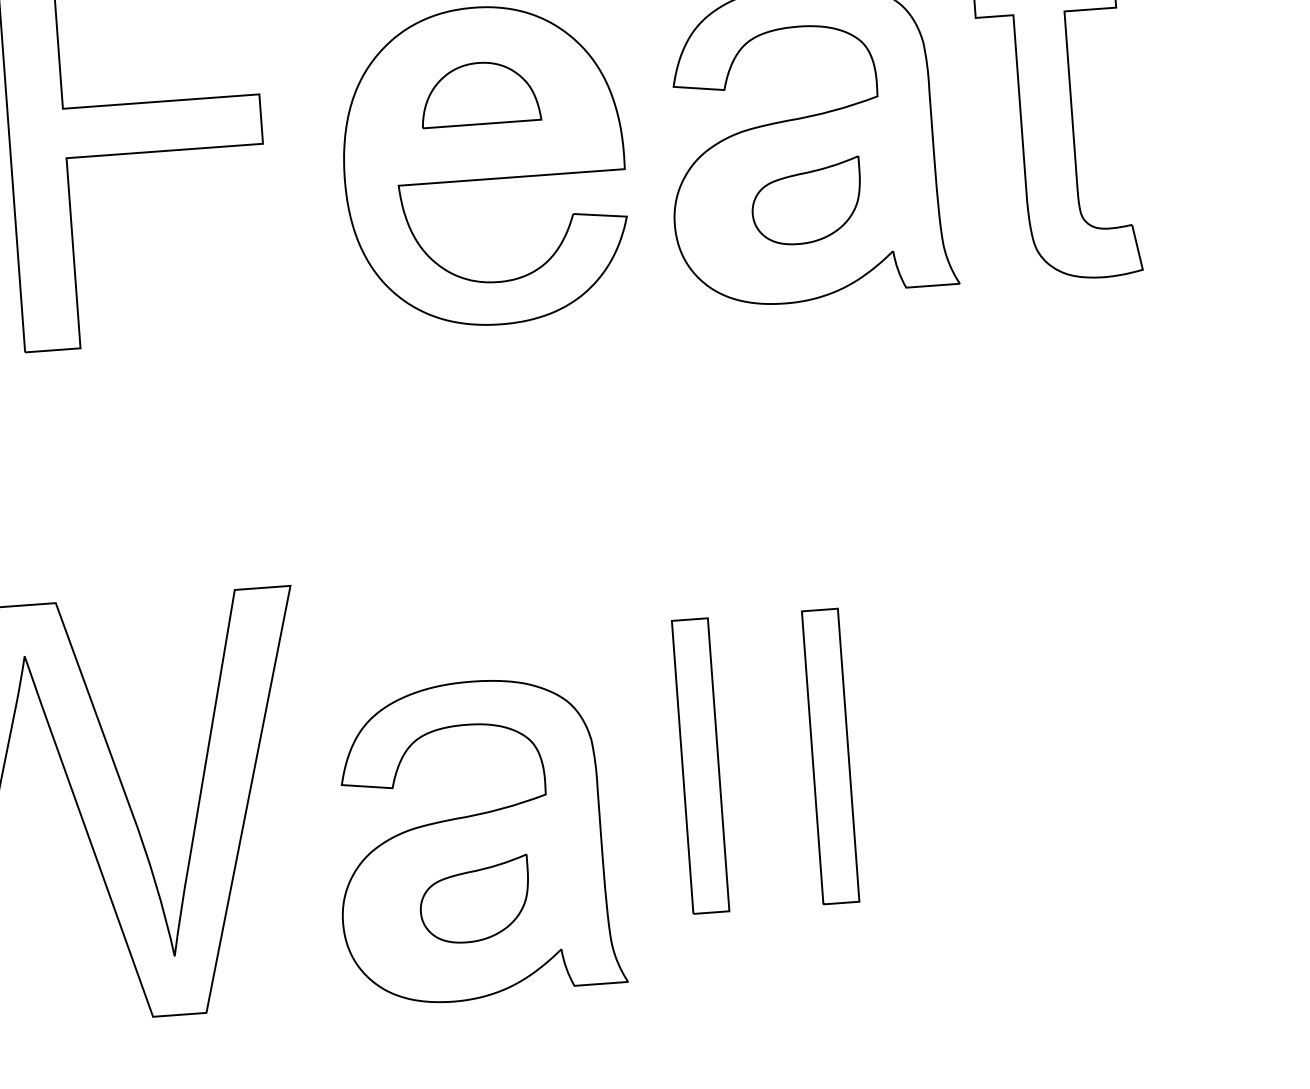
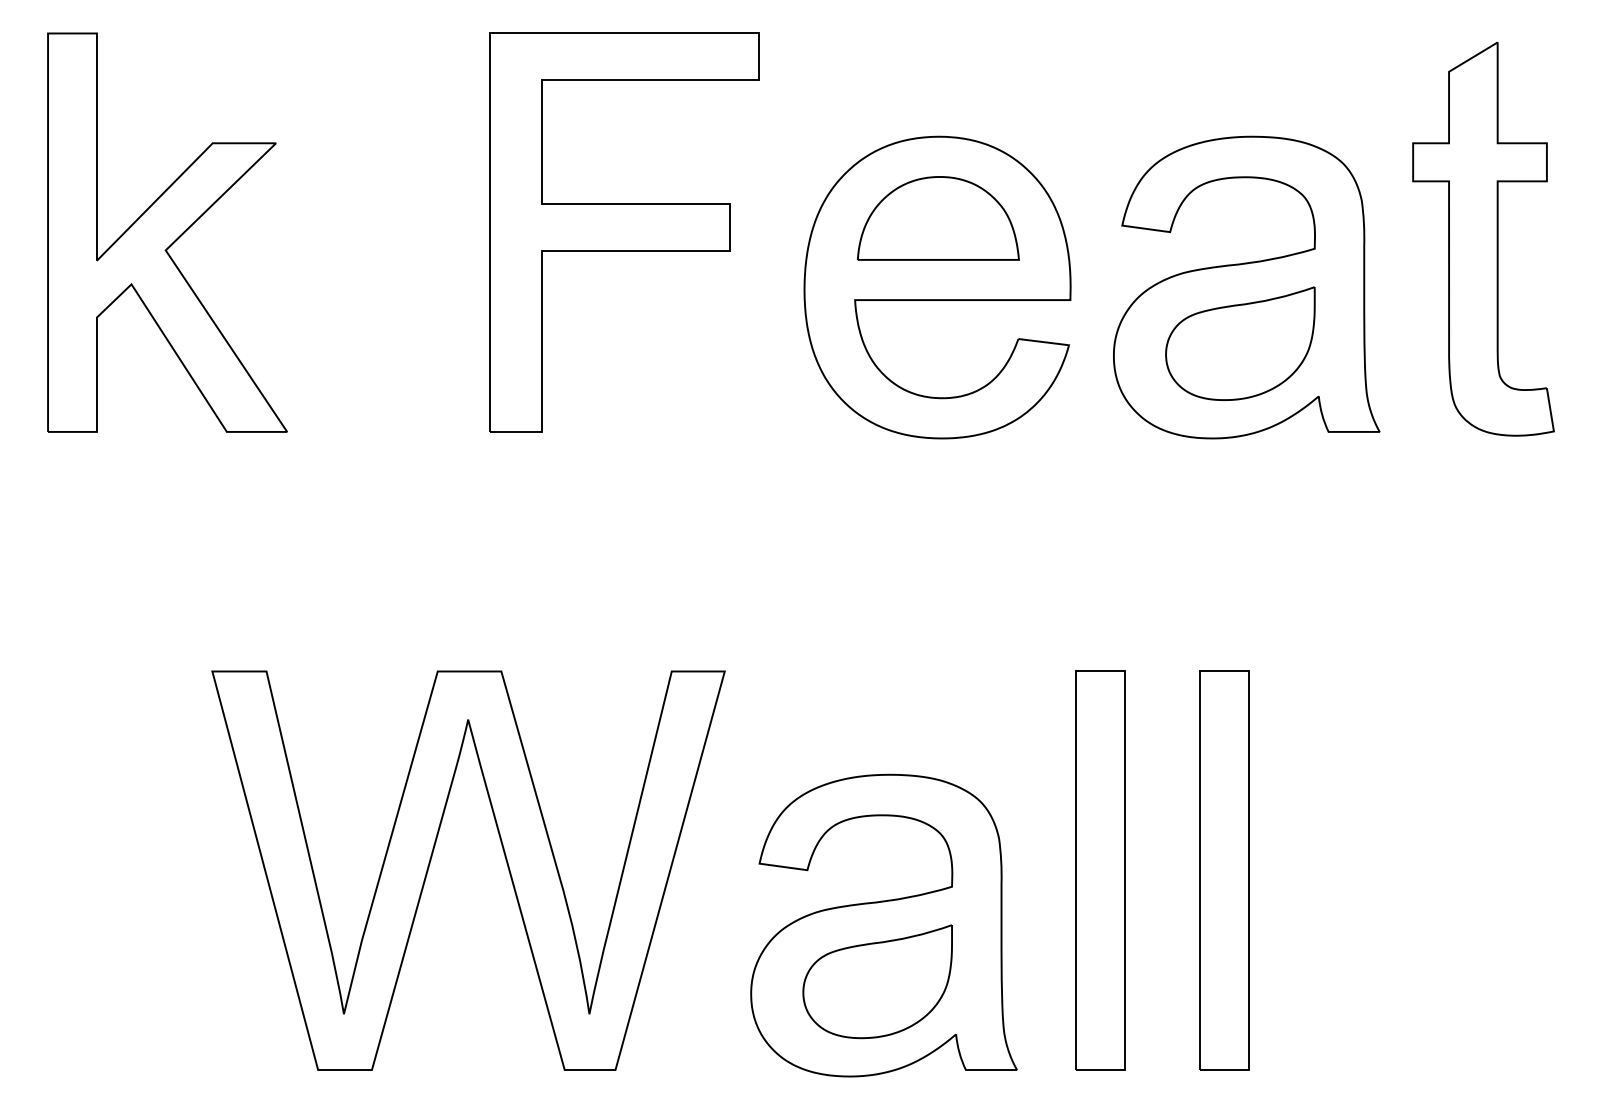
part: (480, 93) -> (938, 218), size x1.43
part: (806, 201) -> (1240, 343), size x1.43
part: (830, 756) -> (1224, 870), size x1.43
part: (700, 765) -> (1100, 870), size x1.43
part: (474, 899) -> (877, 981), size x1.43

